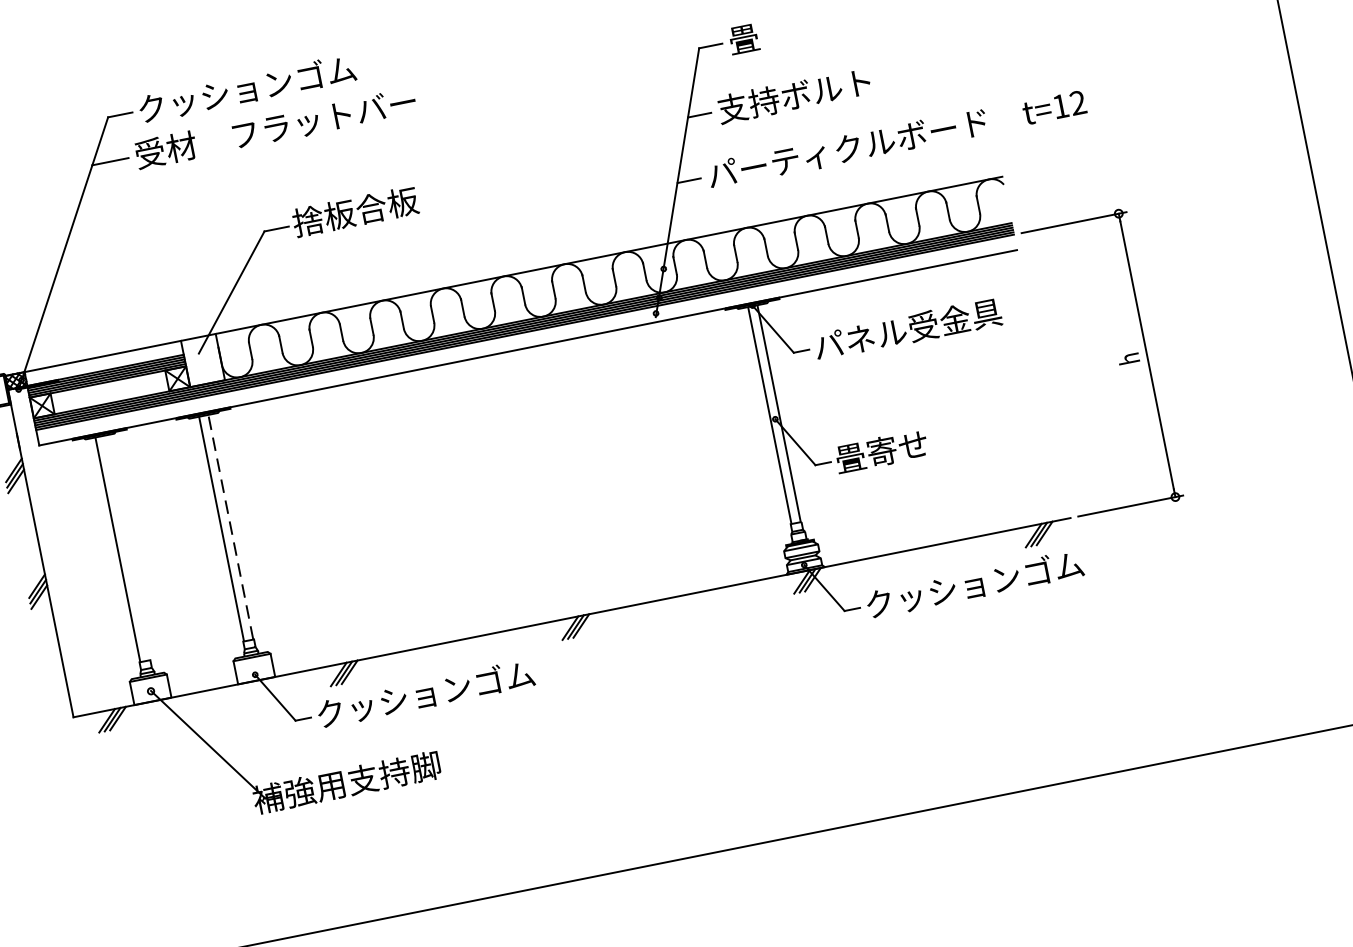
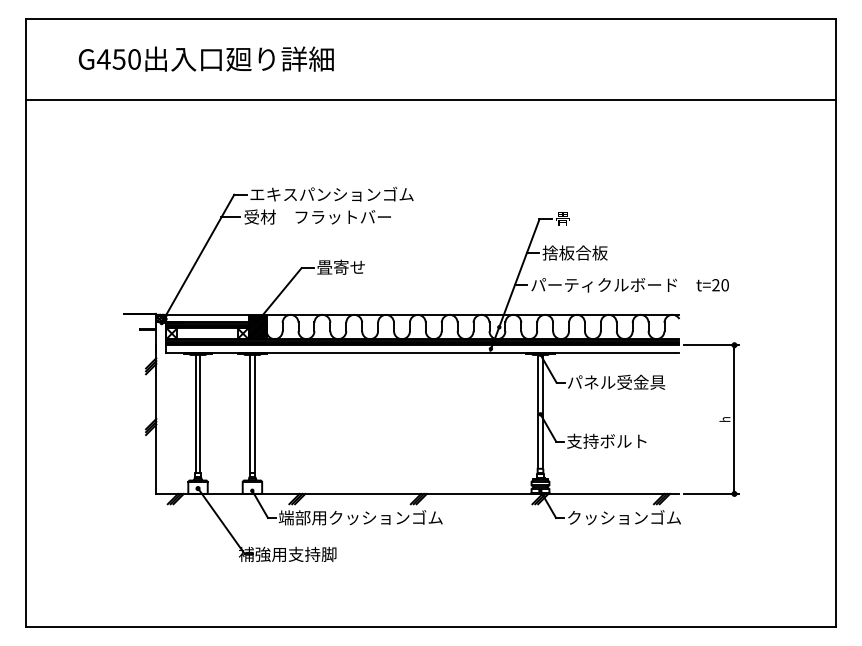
text: (292, 78) -> (331, 193), クッションゴム -> エキスパンションゴム
text: (793, 94) -> (582, 252), 支持ボルト -> 捨板合板
text: (1069, 105) -> (720, 285), t=12 -> t=20
text: (355, 210) -> (349, 266), 捨板合板 -> 畳寄せ
hatch: (202, 359) -> (257, 326), added
text: (911, 444) -> (606, 440), 畳寄せ -> 支持ボルト
line: (229, 526) -> (254, 413), dashed -> solid
line: (127, 547) -> (200, 413), added
text: (471, 684) -> (360, 517), クッションゴム -> 端部用クッションゴム

